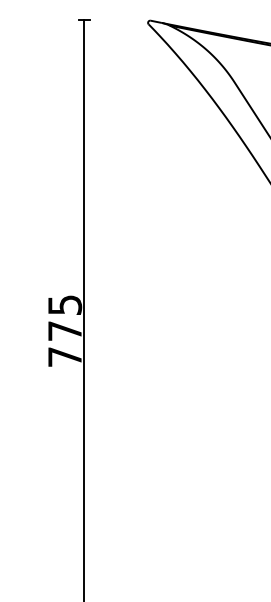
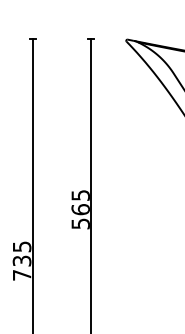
text: (64, 343) -> (80, 216), 775 -> 565

